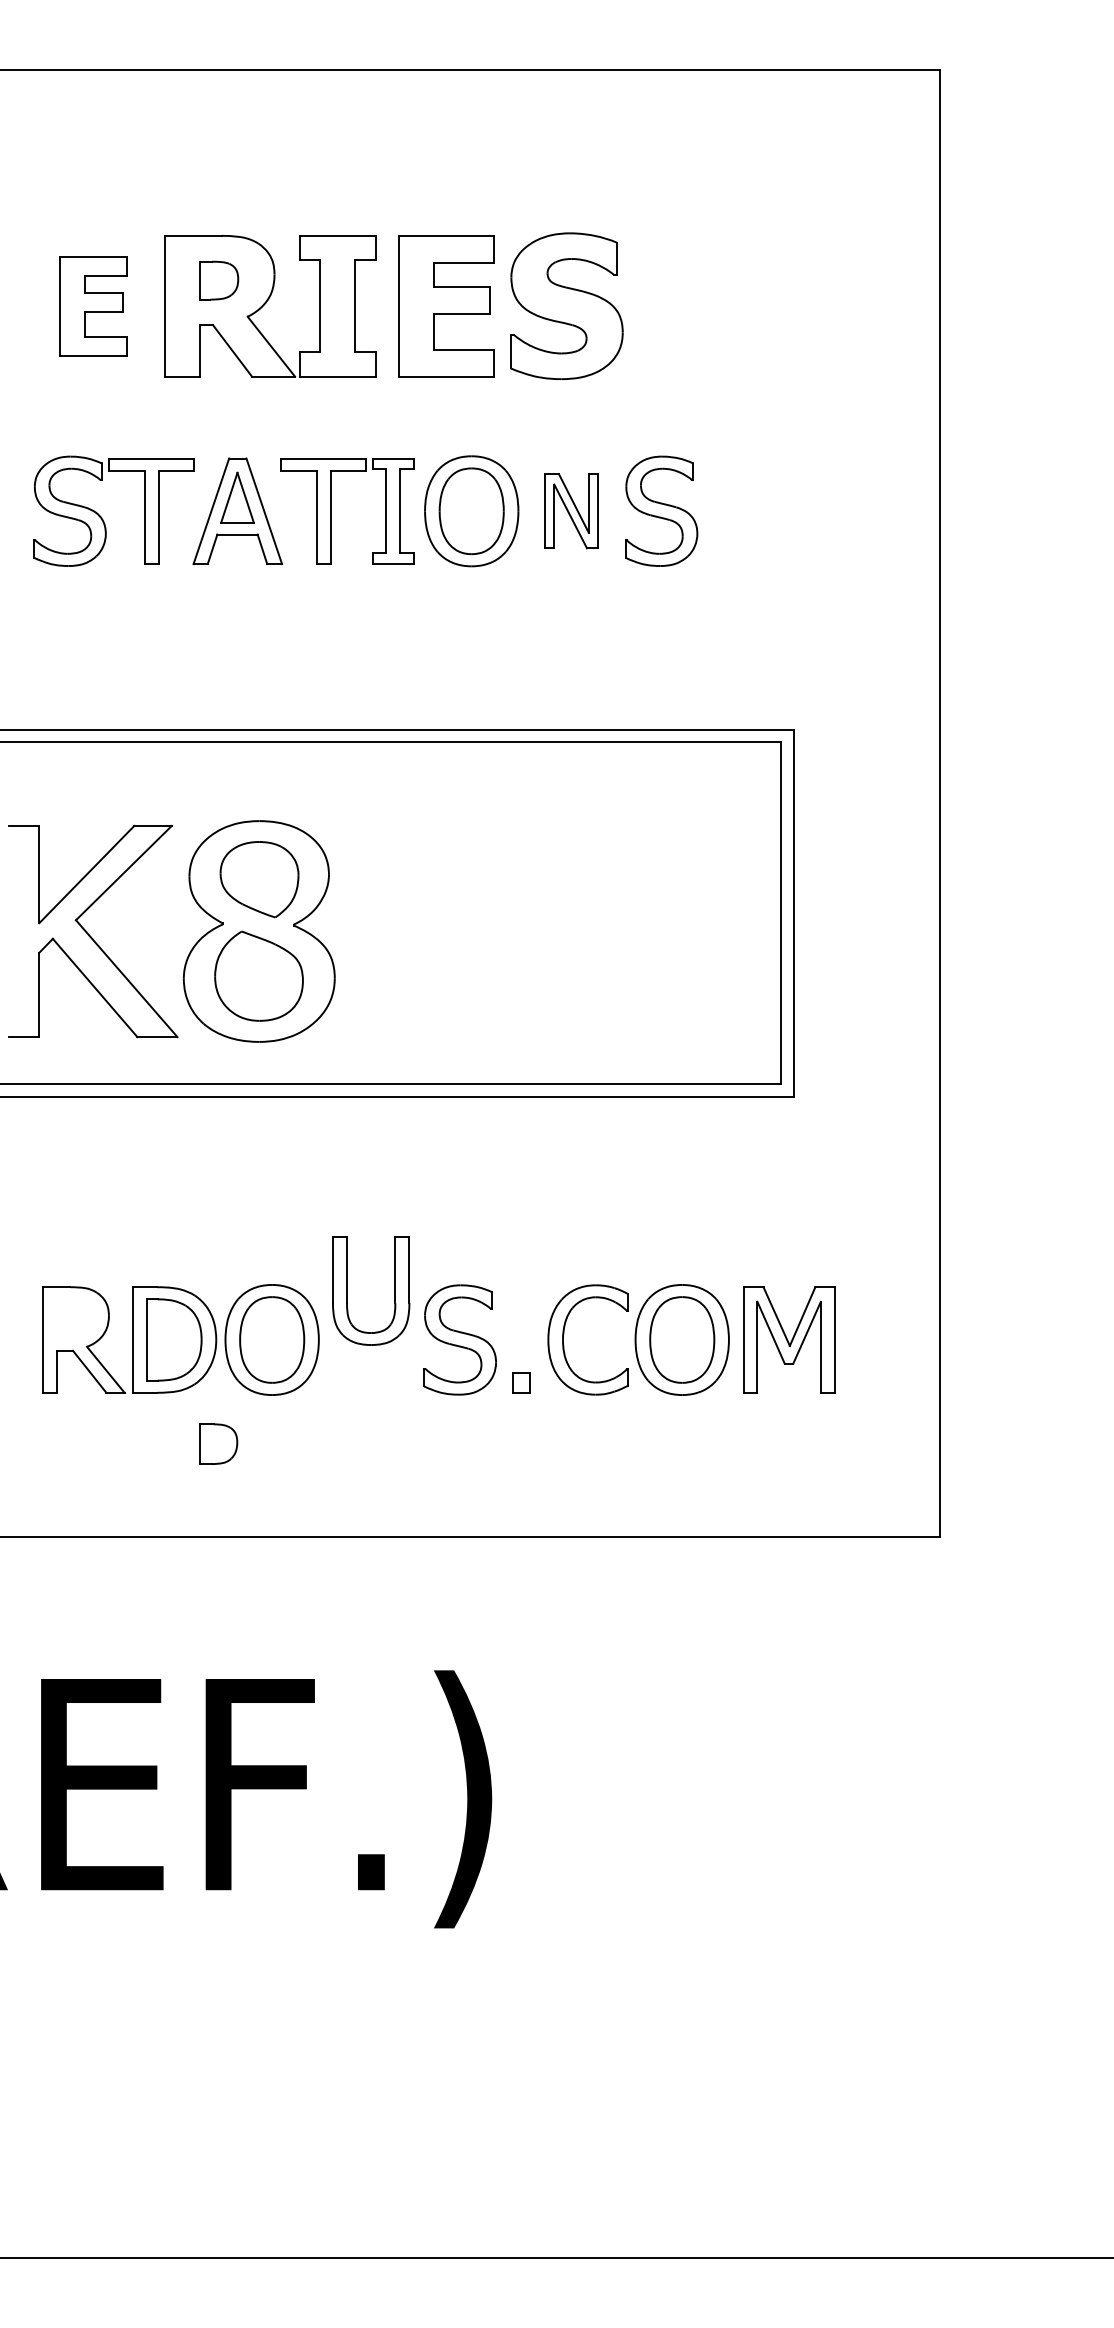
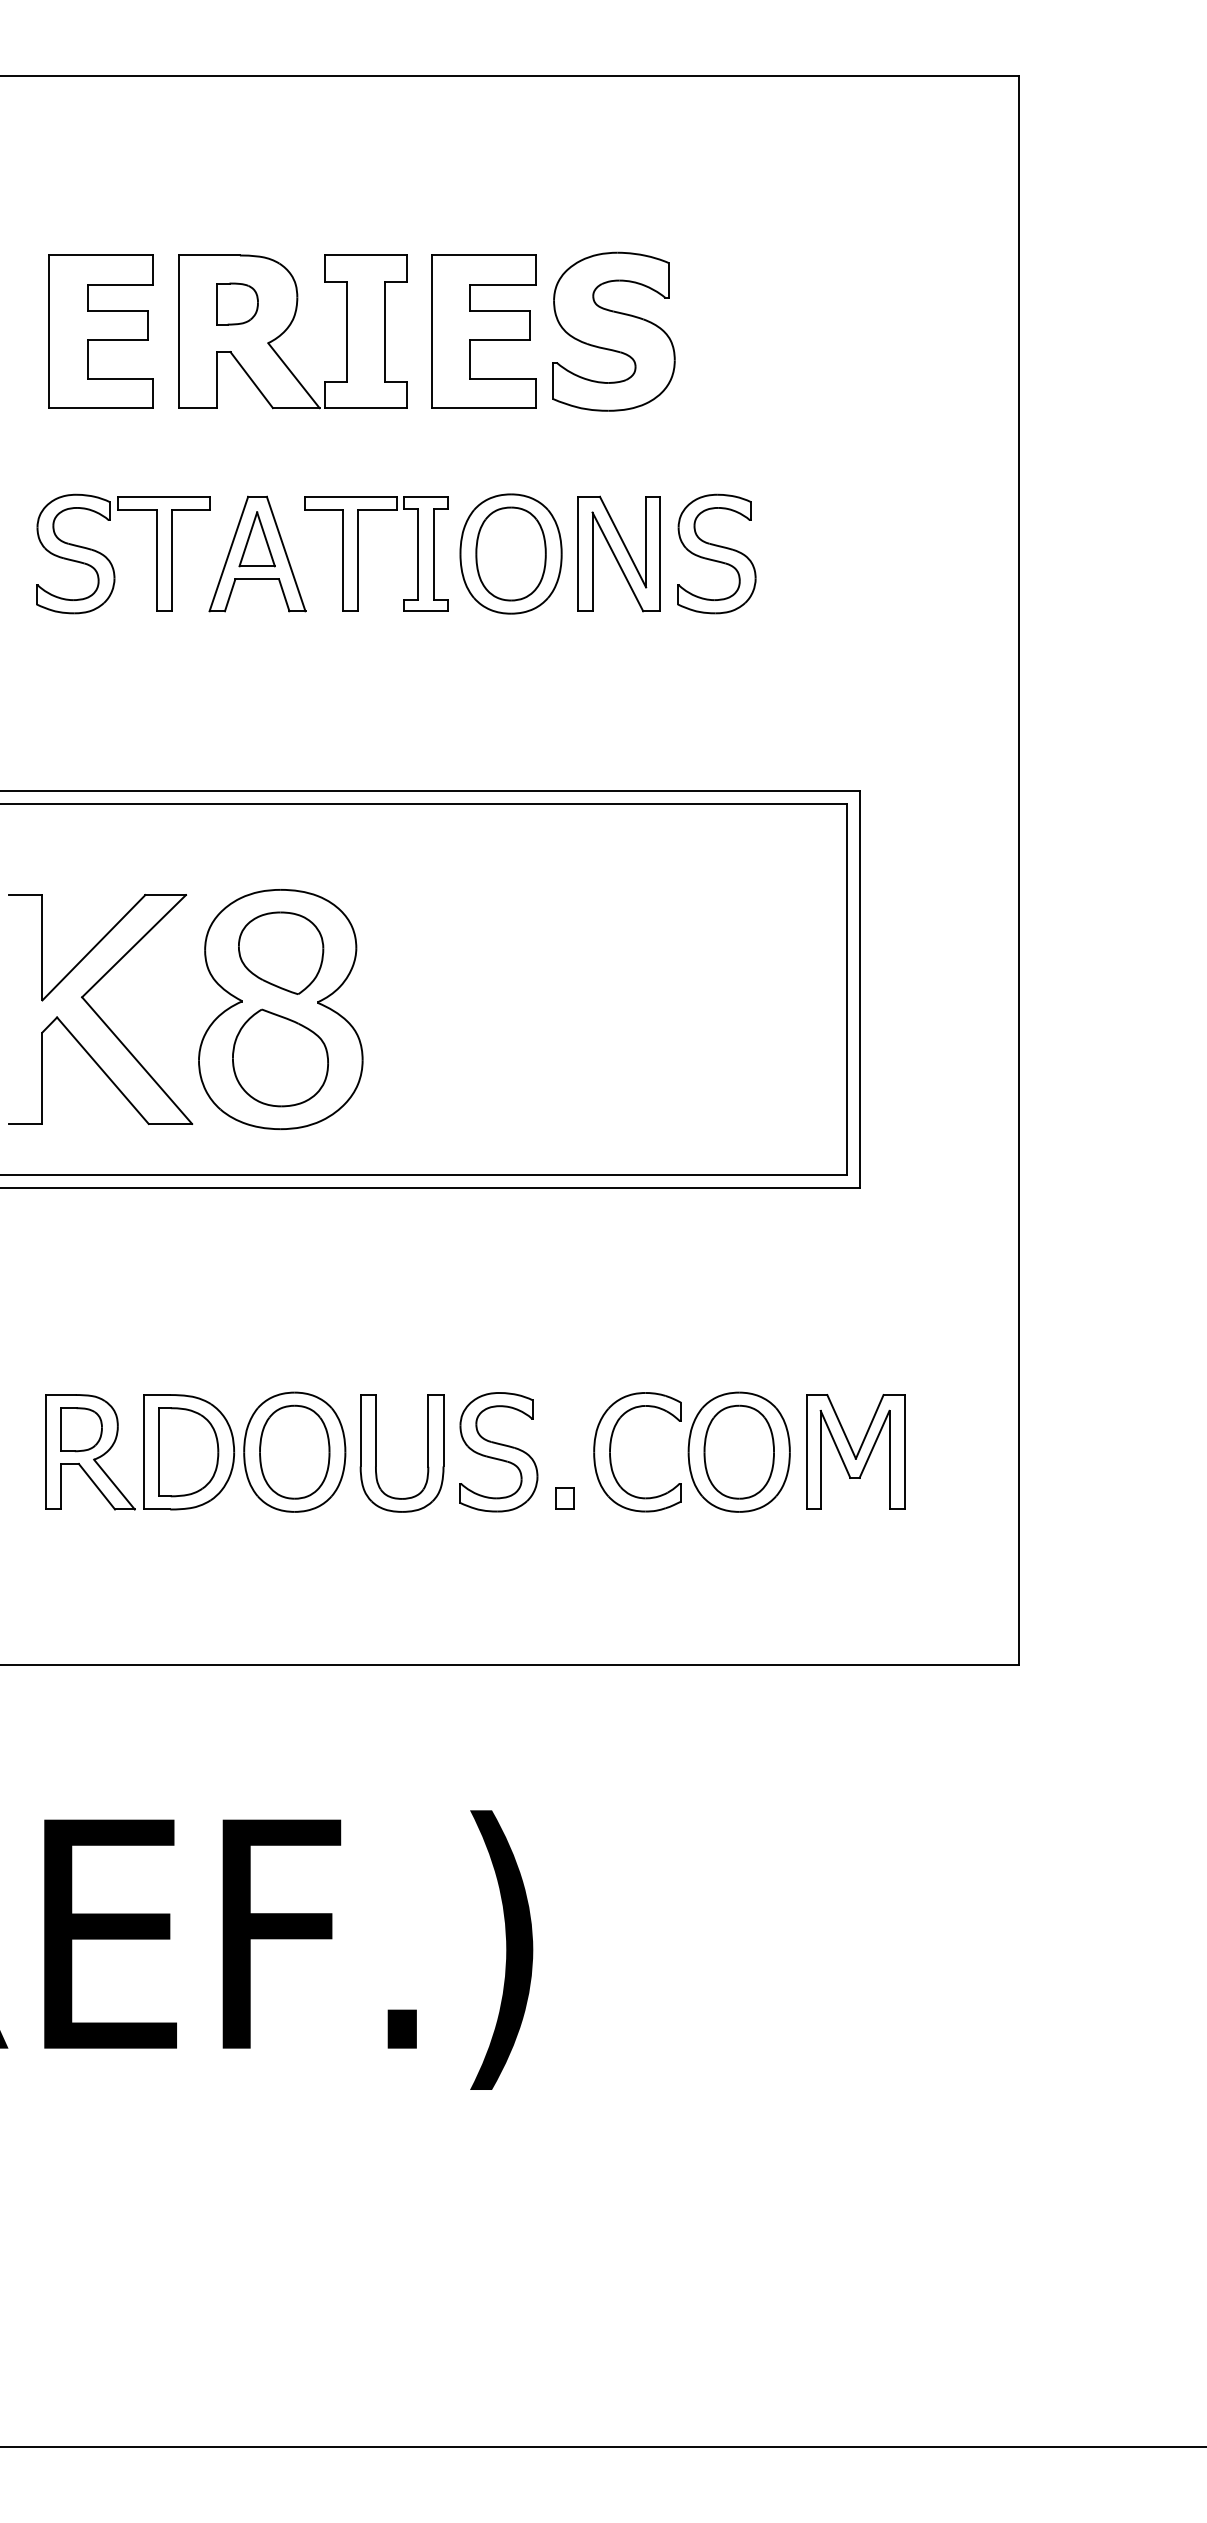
part: (93, 306) -> (101, 332), size x1.43
part: (571, 511) -> (619, 554), size x1.43
part: (394, 1290) -> (427, 1452), moved
part: (218, 1443) -> (81, 1428), moved

